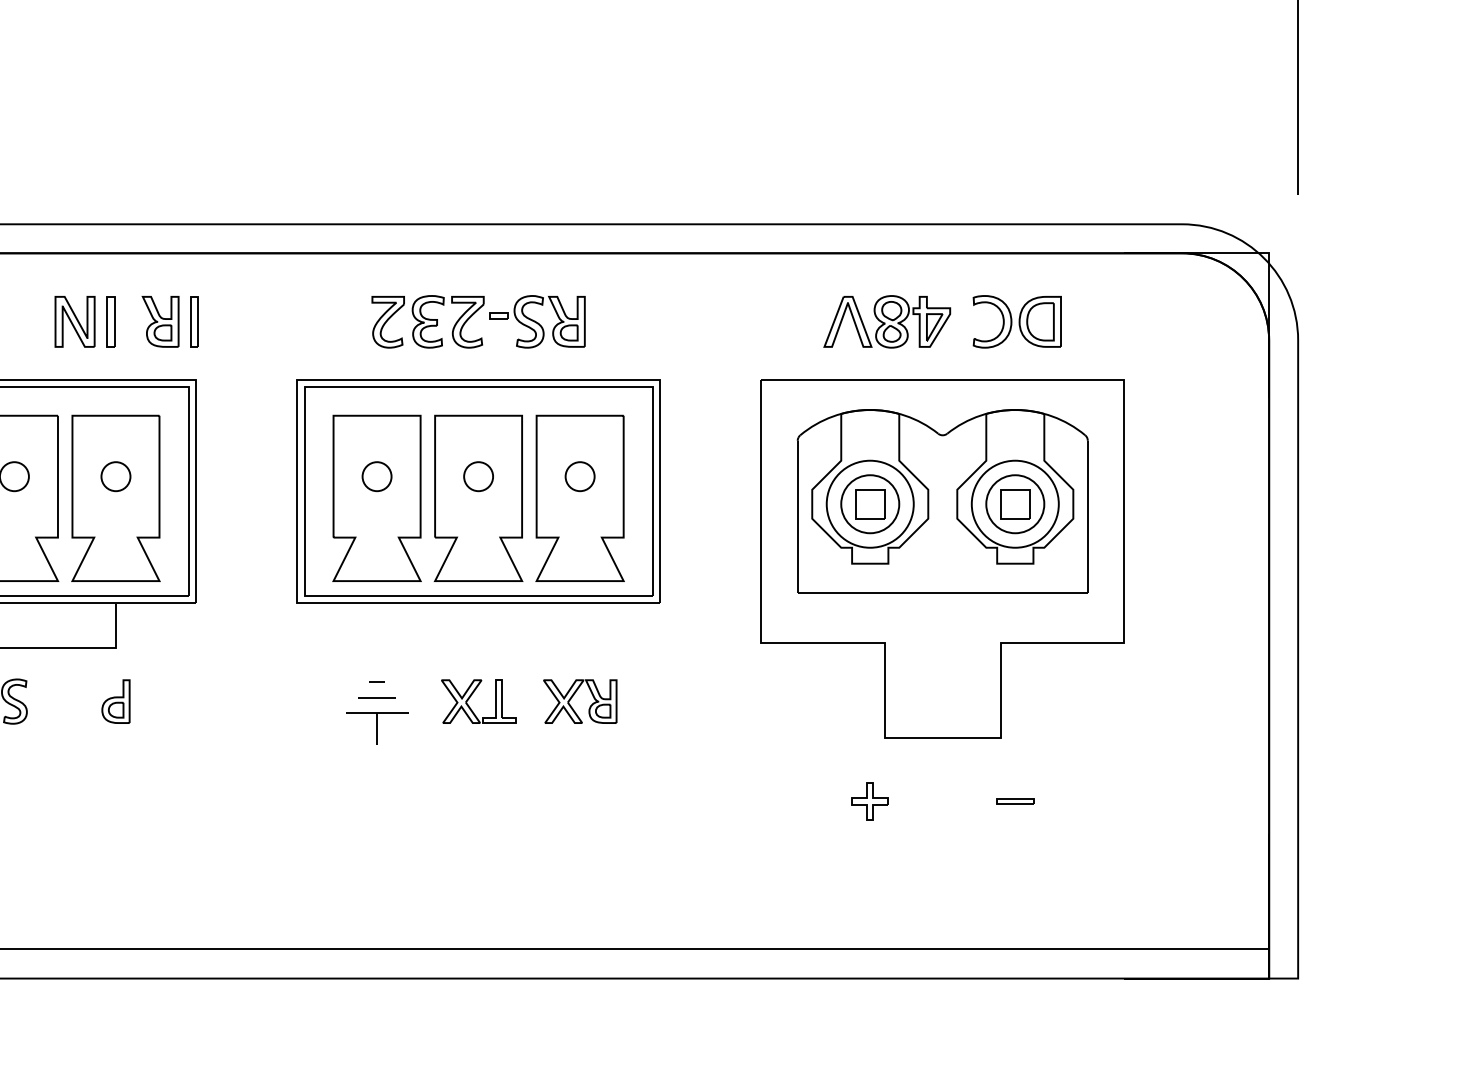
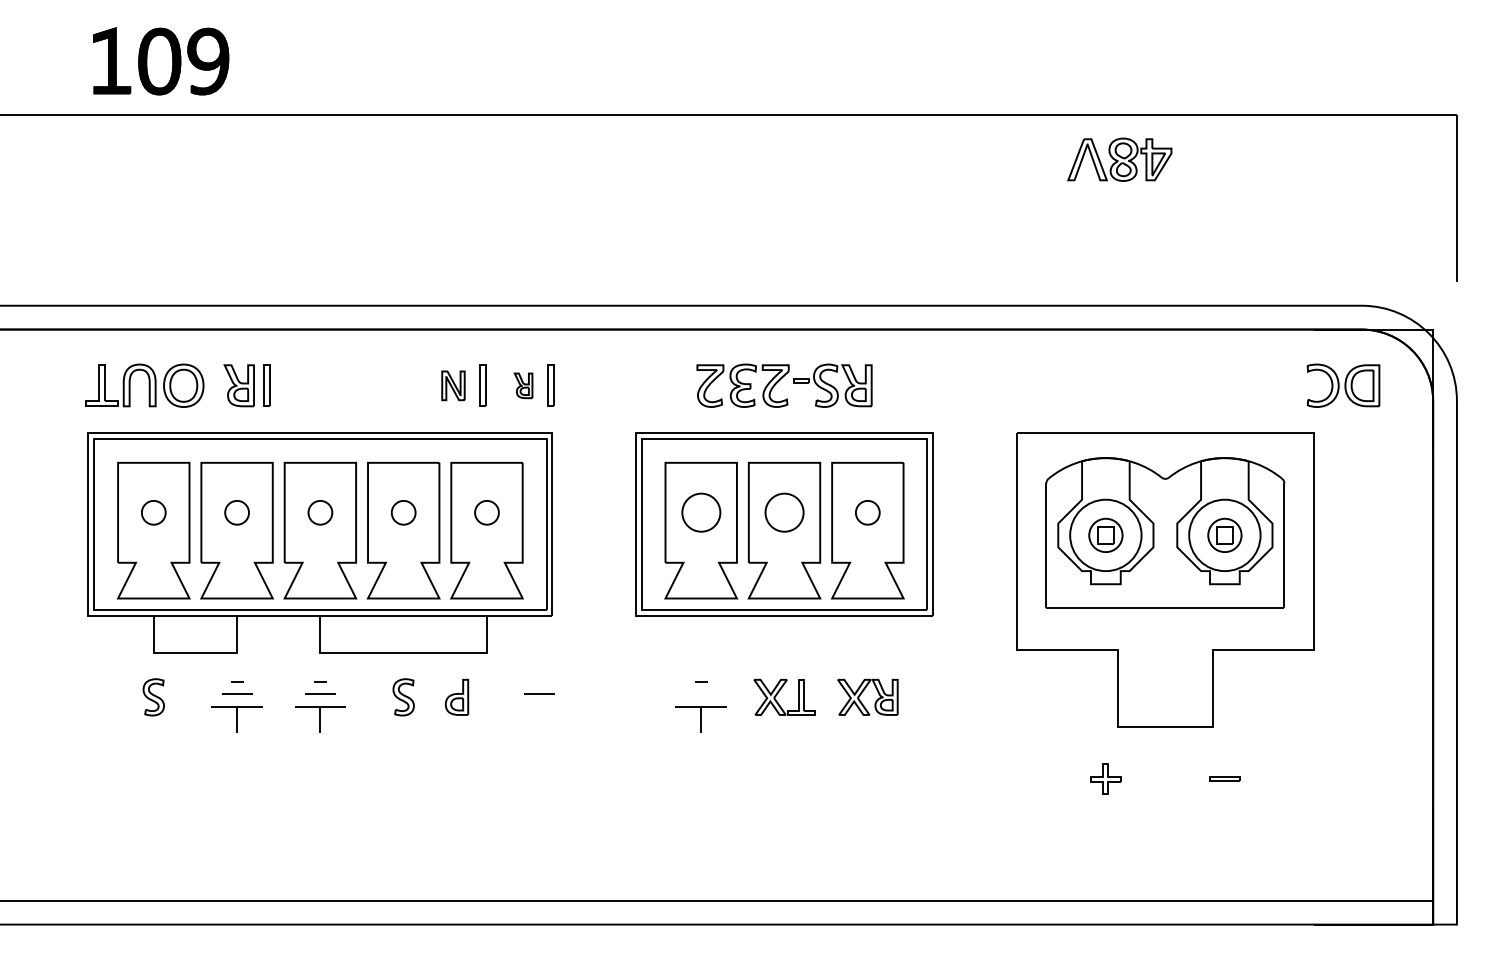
part: (75, 321) -> (453, 385), size x0.7
part: (160, 321) -> (523, 385), size x0.6
part: (886, 321) -> (1119, 159), moved
part: (1017, 321) -> (1343, 385), moved
part: (376, 476) -> (700, 512), size x1.6
part: (478, 476) -> (784, 512), size x1.6
part: (869, 504) -> (1105, 535), size x0.7
part: (1014, 504) -> (1224, 535), size x0.7
line: (377, 696) -> (539, 693), moved
part: (115, 700) -> (456, 696), moved

